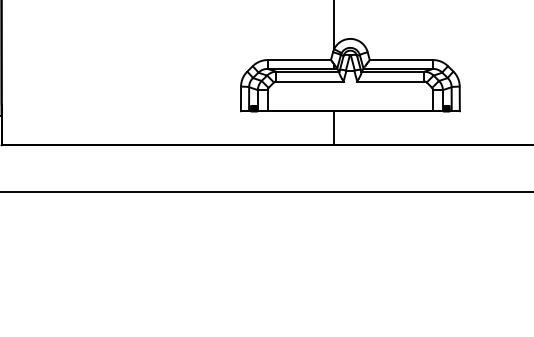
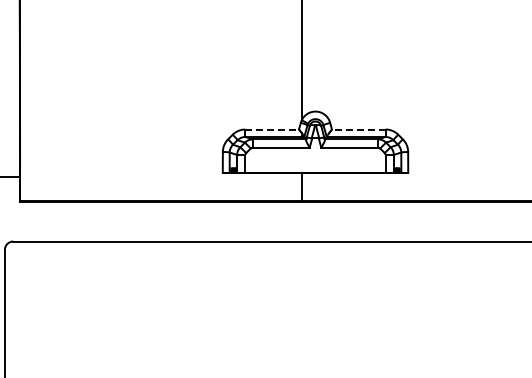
line: (299, 60) -> (272, 129), solid -> dashed
line: (401, 60) -> (358, 129), solid -> dashed

